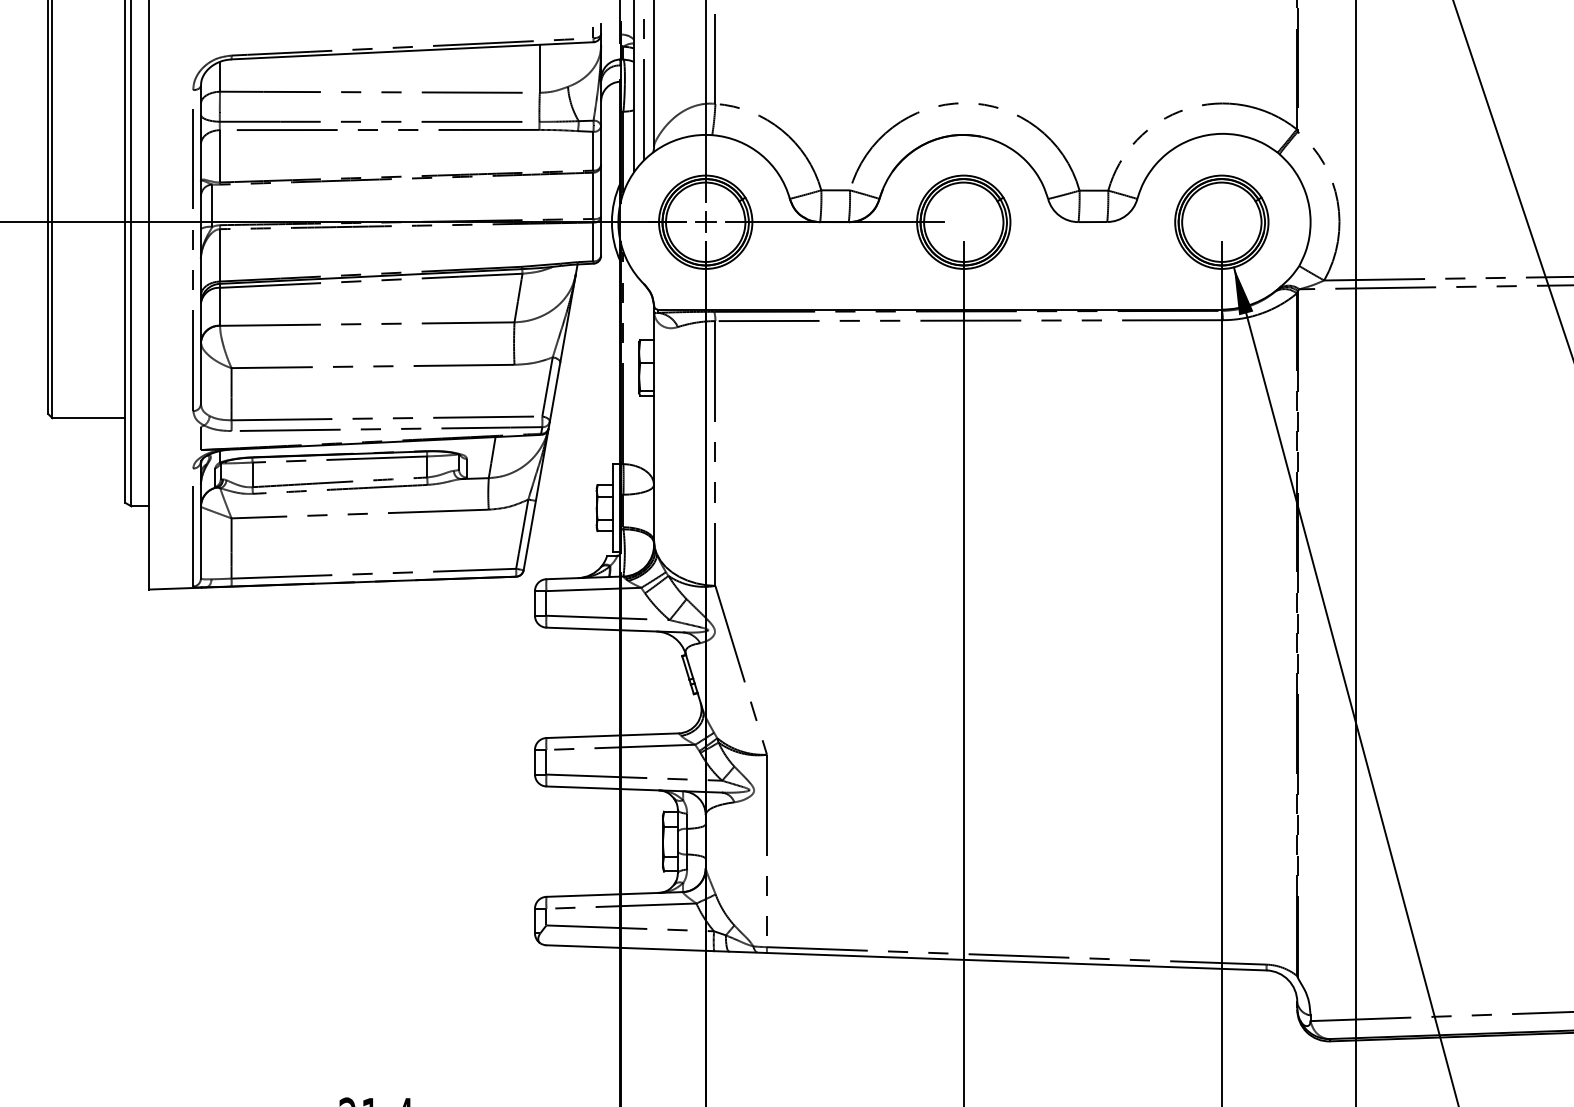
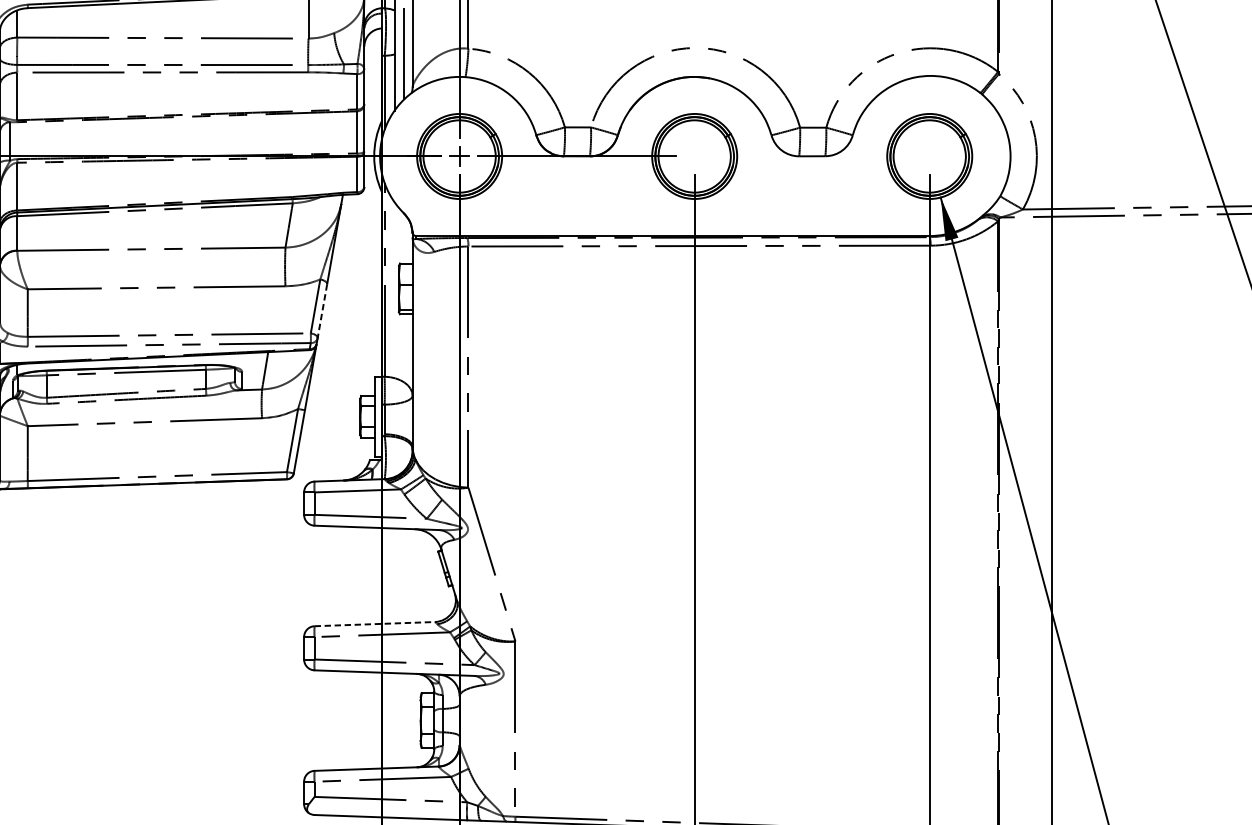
line: (554, 392) -> (321, 311), solid -> dashed
line: (613, 735) -> (375, 623), solid -> dashed

